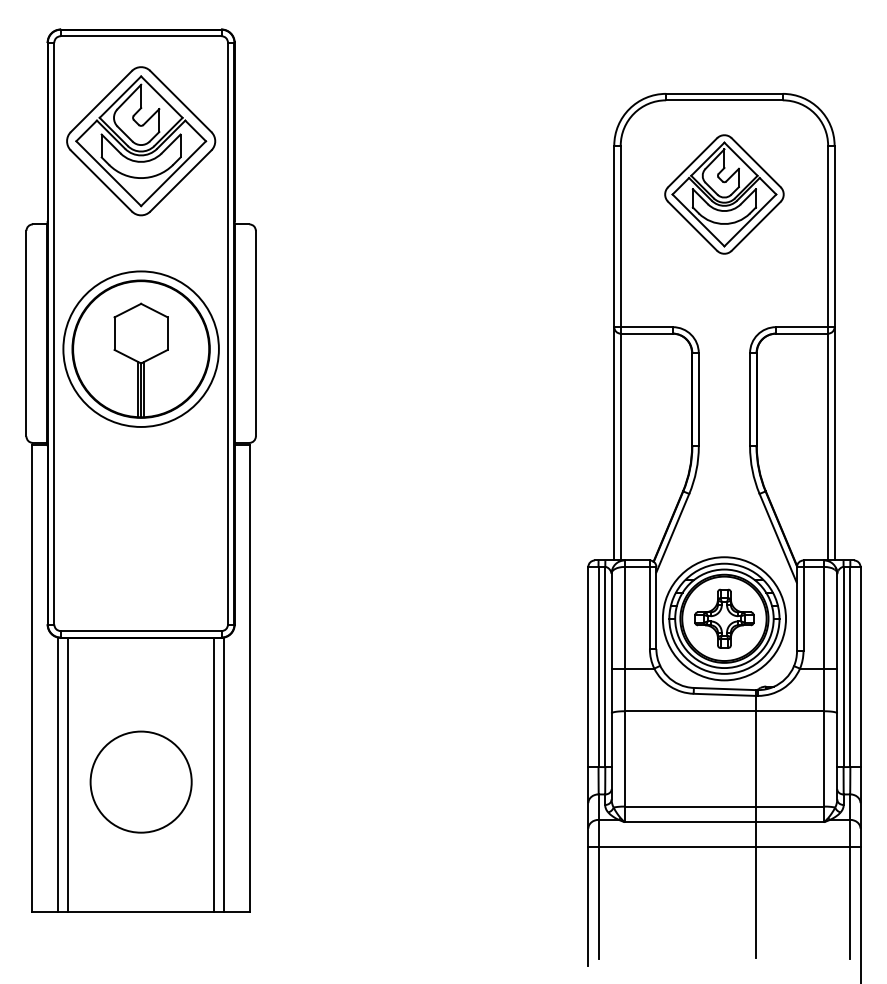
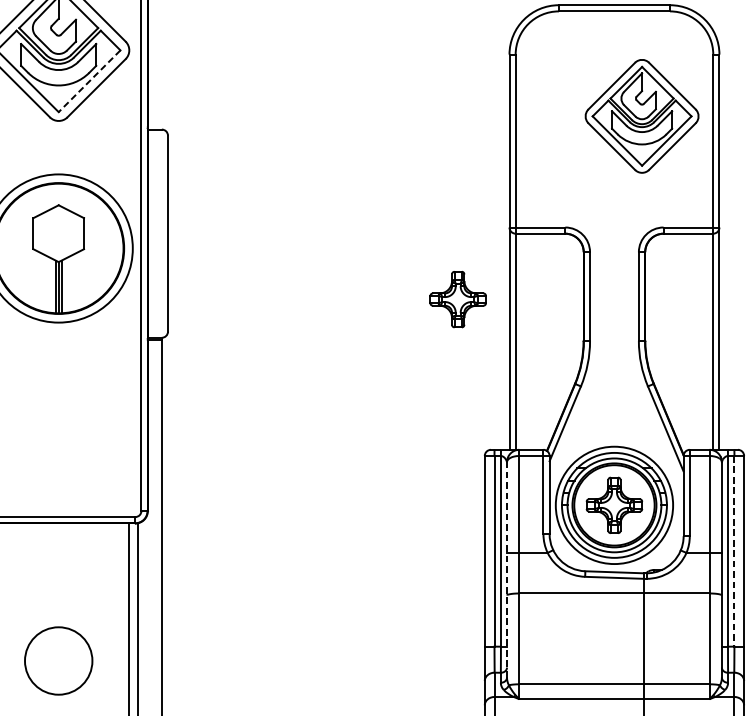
line: (173, 173) -> (89, 81), solid -> dashed
part: (724, 194) -> (642, 116), moved
part: (560, 402) -> (458, 299), added
line: (850, 667) -> (734, 551), solid -> dashed
line: (611, 685) -> (506, 568), solid -> dashed
circle: (140, 781) -> (58, 660), size x0.7

